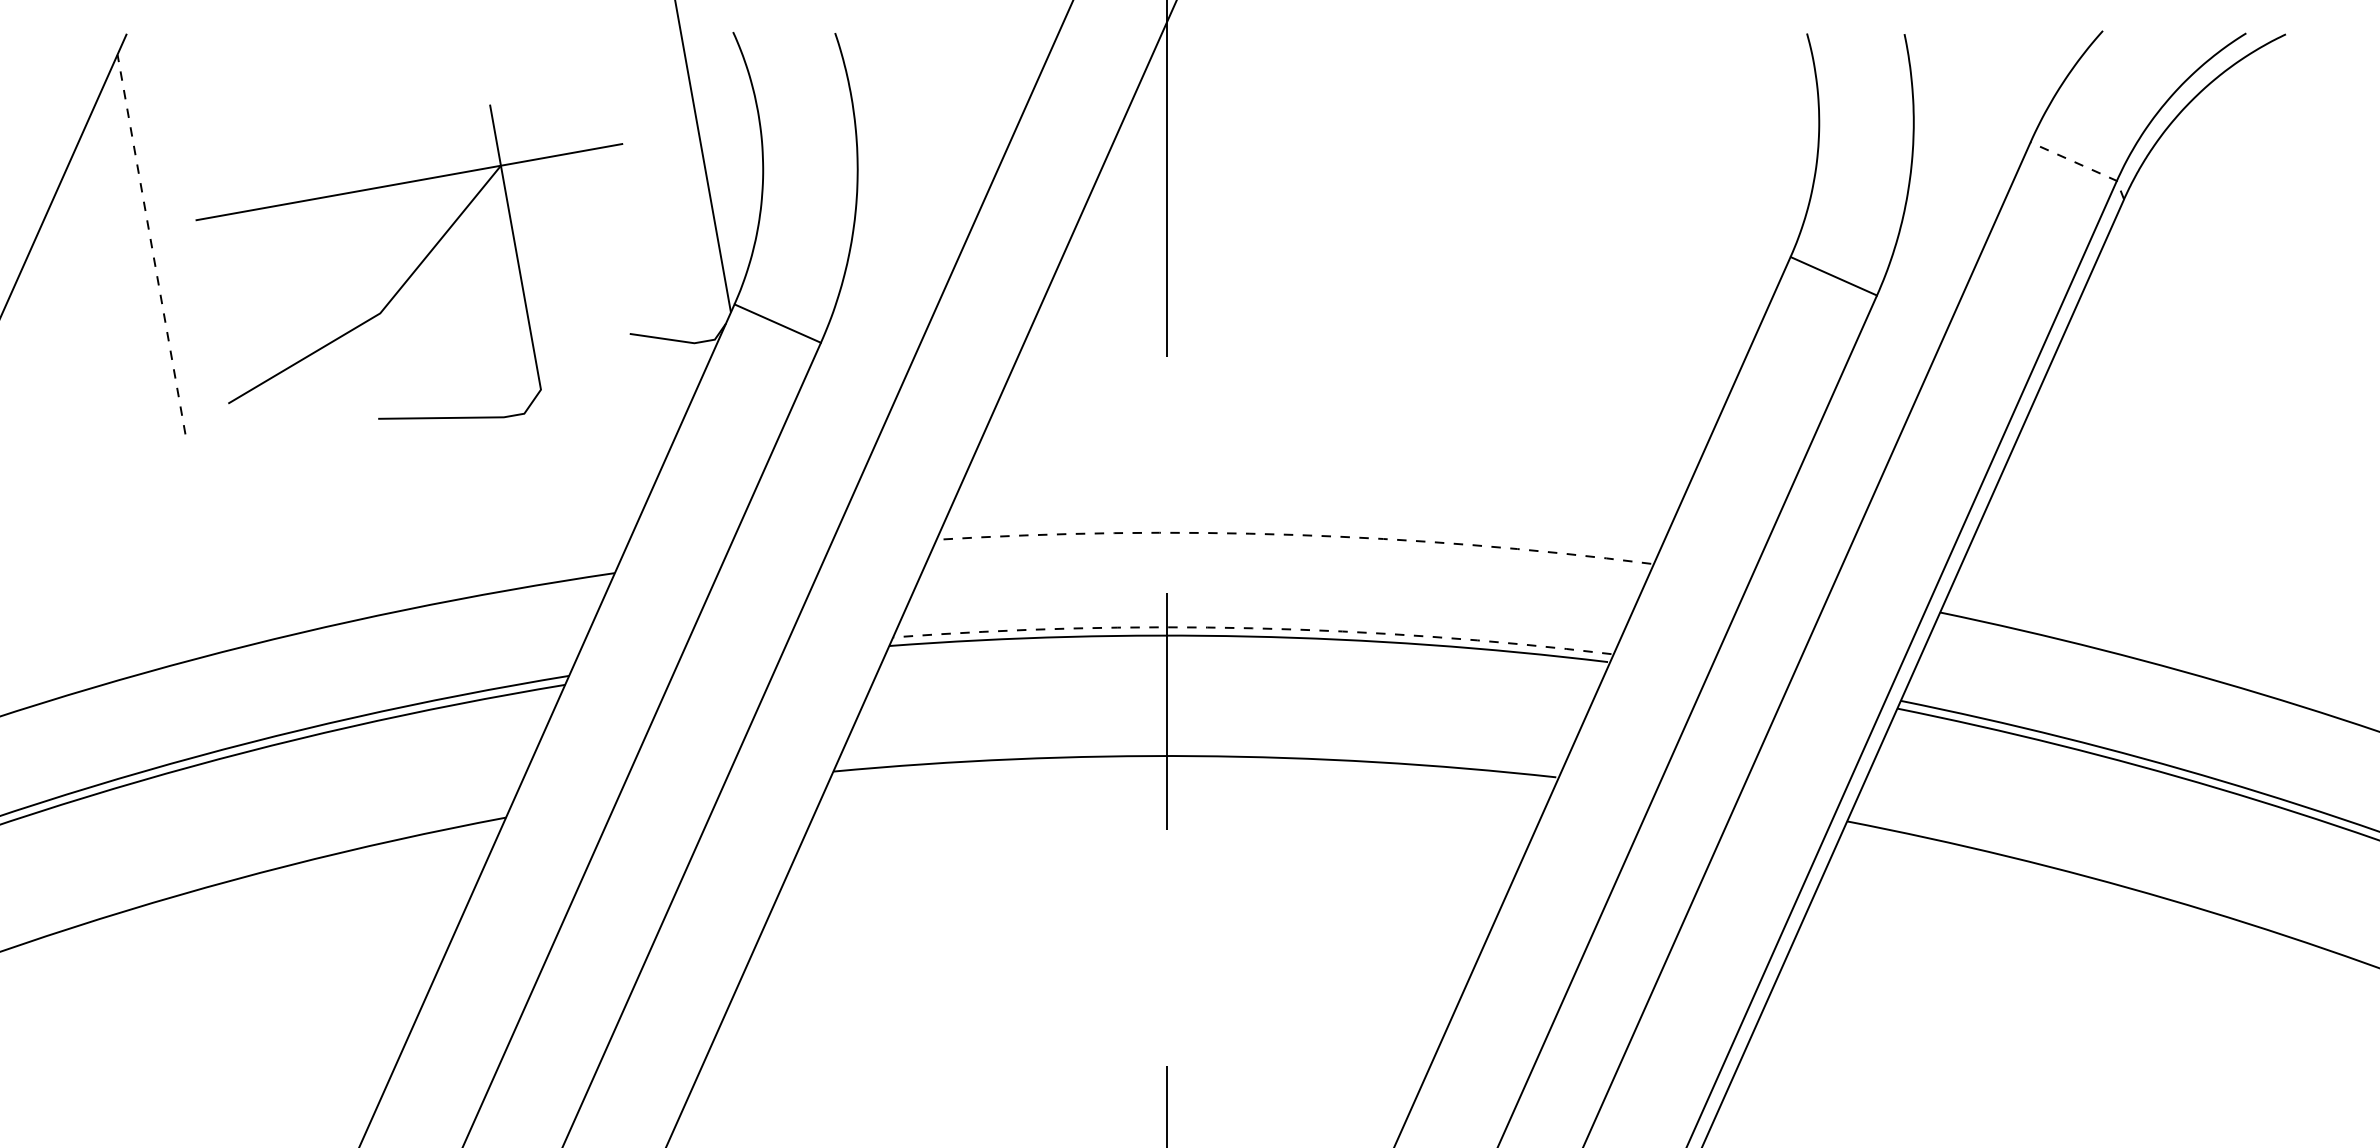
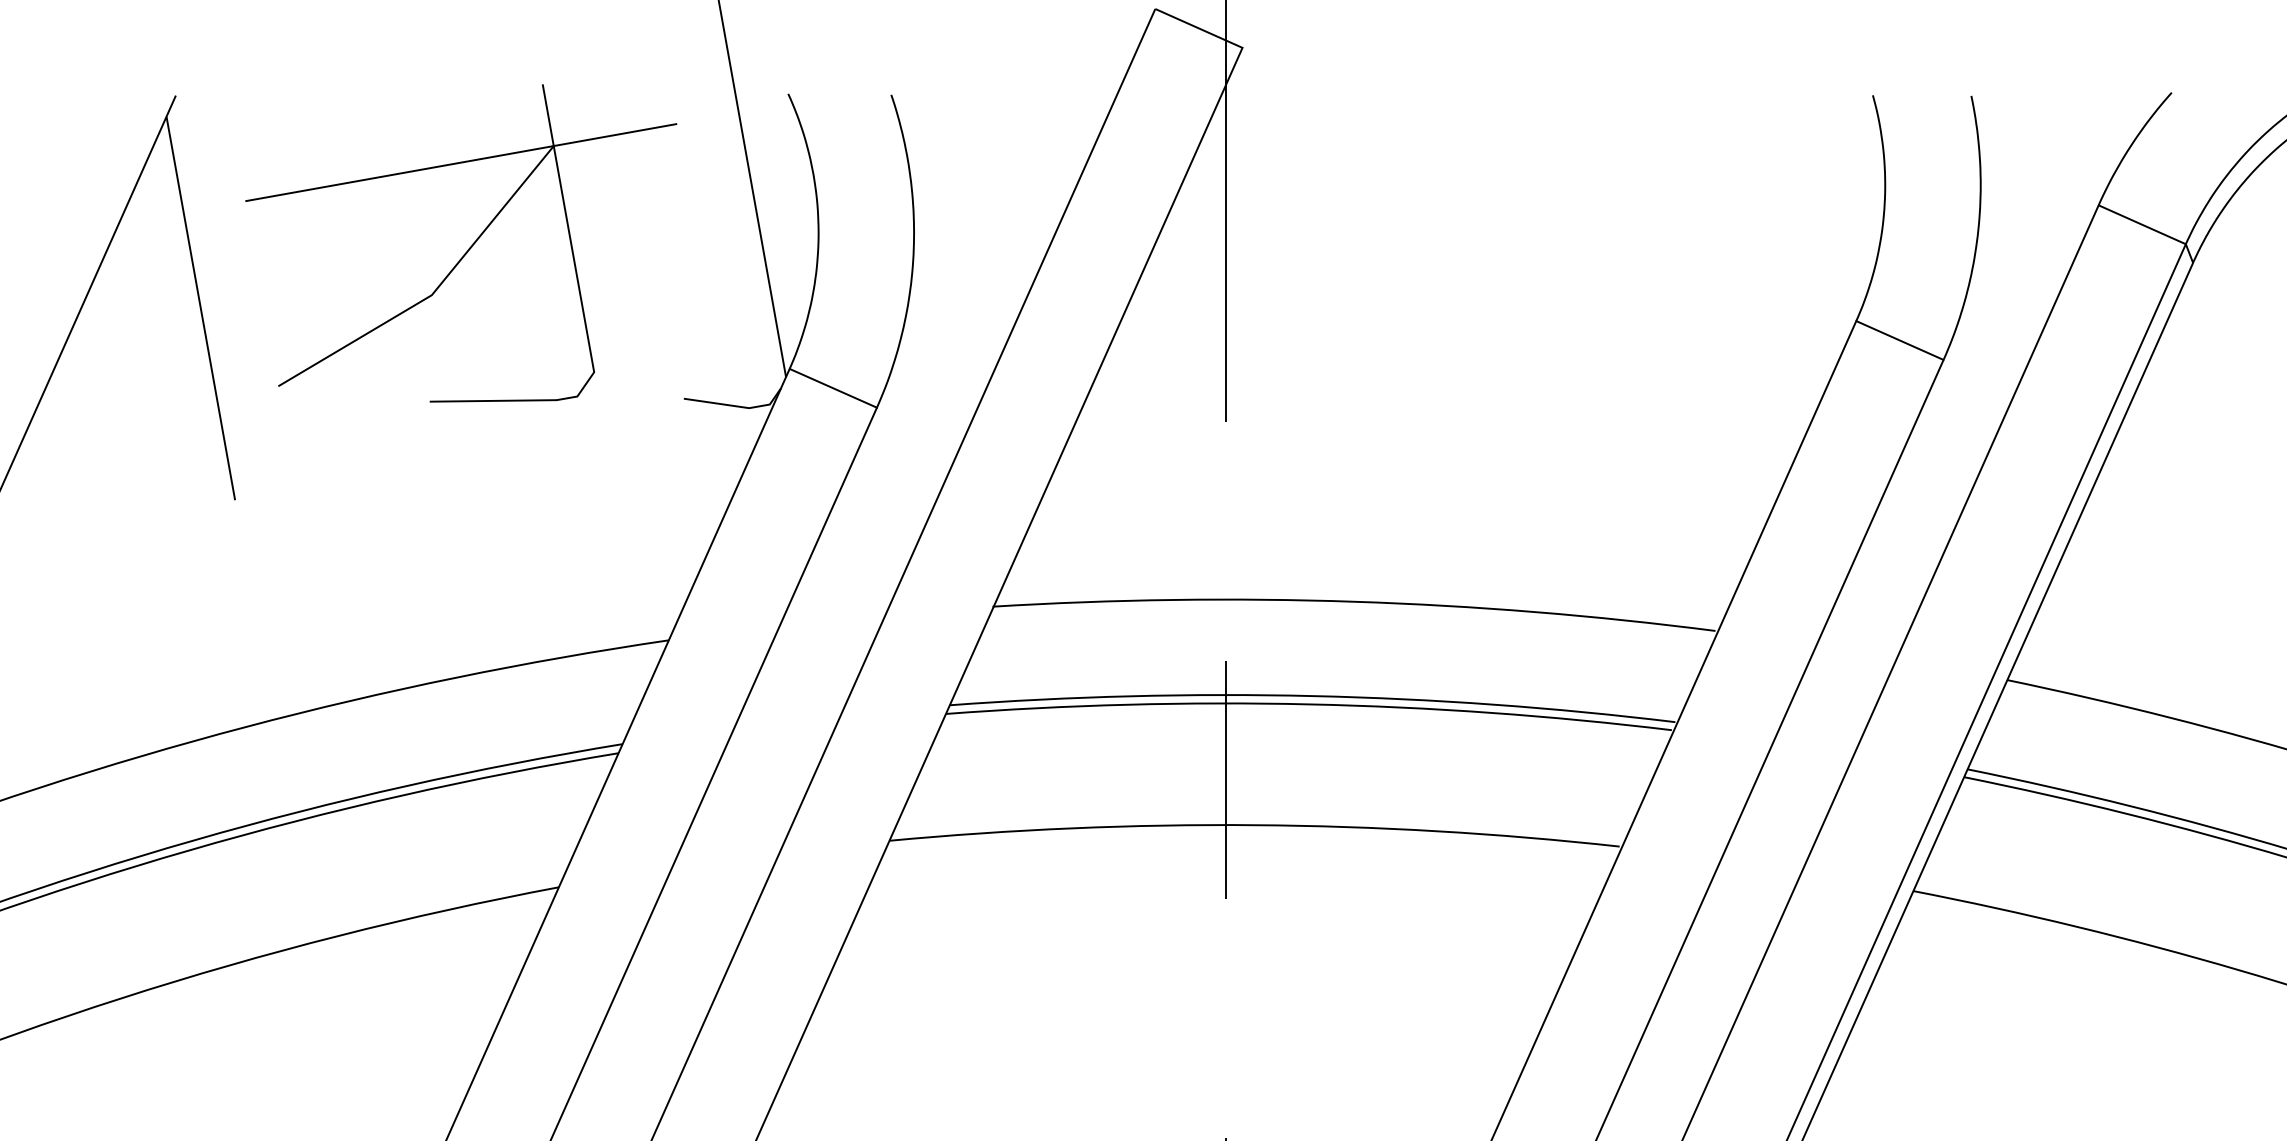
line: (2083, 165) -> (2152, 228), dashed -> solid
line: (151, 244) -> (200, 308), dashed -> solid
part: (416, 267) -> (468, 248), moved
line: (1293, 534) -> (1354, 601), dashed -> solid
line: (1252, 628) -> (1312, 696), dashed -> solid

